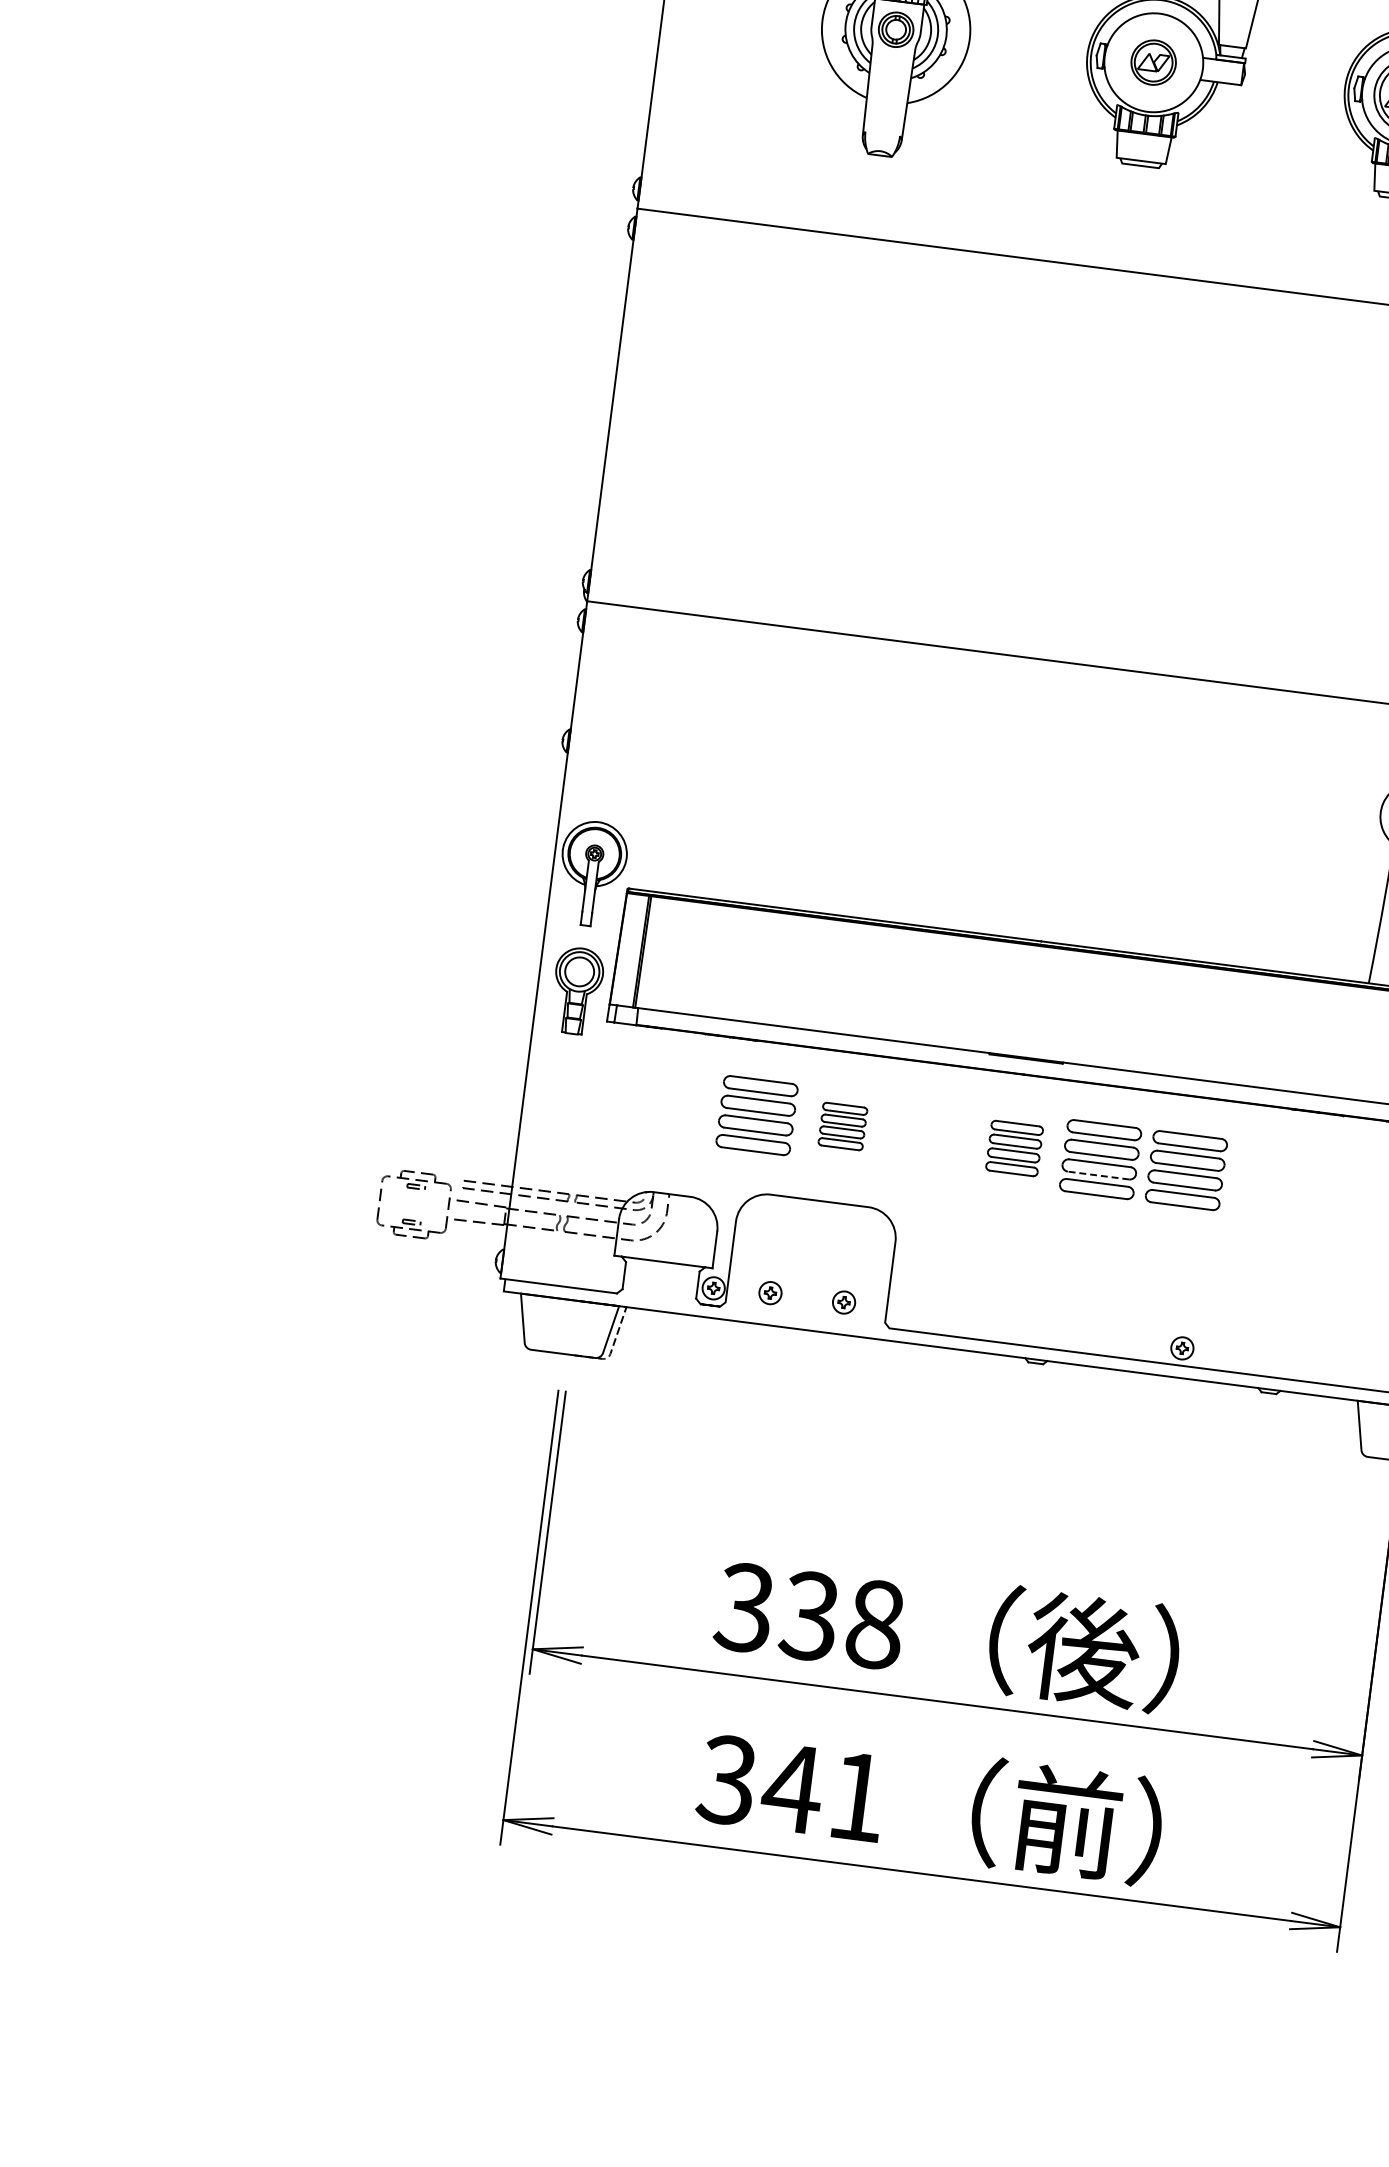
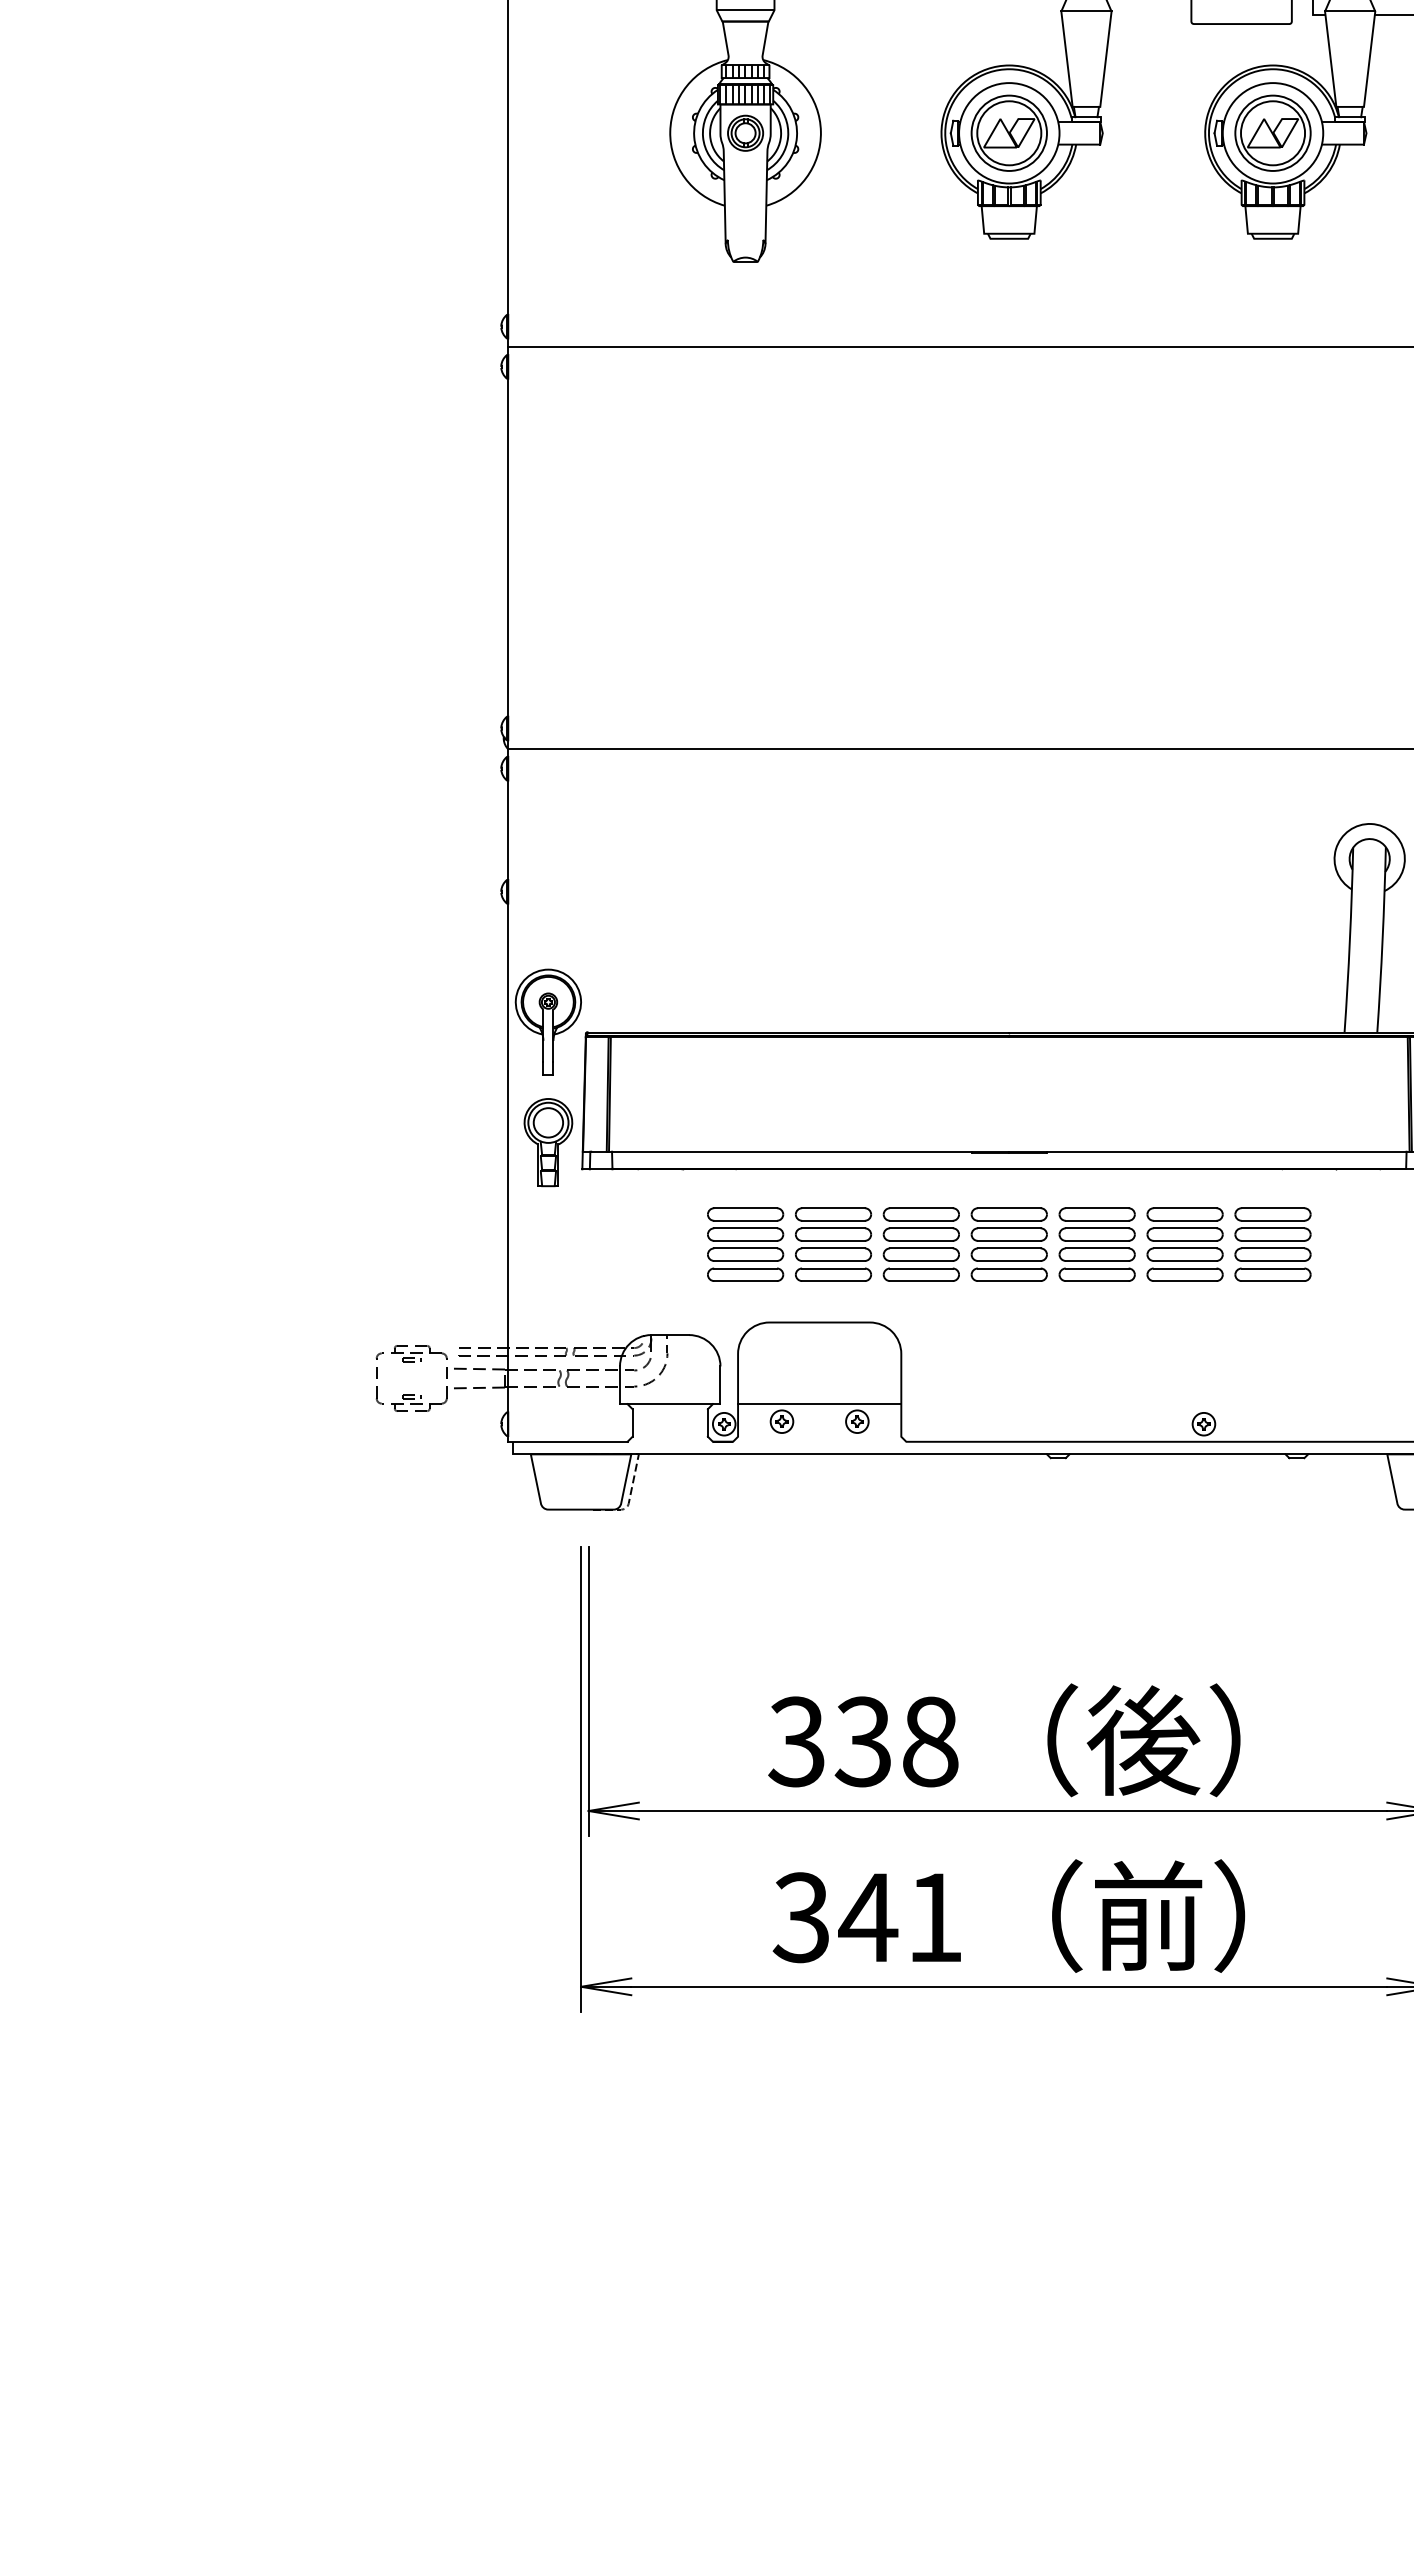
part: (1153, 61) -> (1008, 132), size x1.67
part: (842, 1126) -> (833, 1244), size x1.67
part: (927, 1137) -> (920, 1244), added
part: (1013, 1148) -> (1008, 1244), size x1.43
line: (1097, 1174) -> (1096, 1260), dashed -> solid
part: (1271, 1181) -> (1272, 1244), added
line: (809, 1281) -> (819, 1404), added

